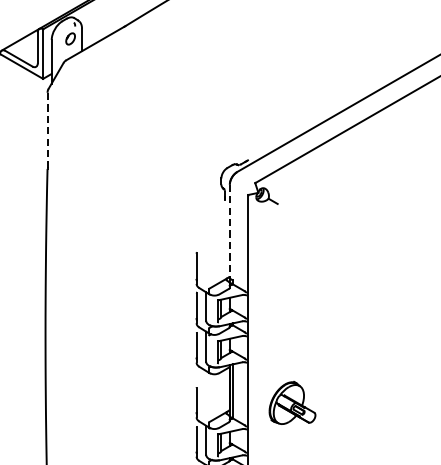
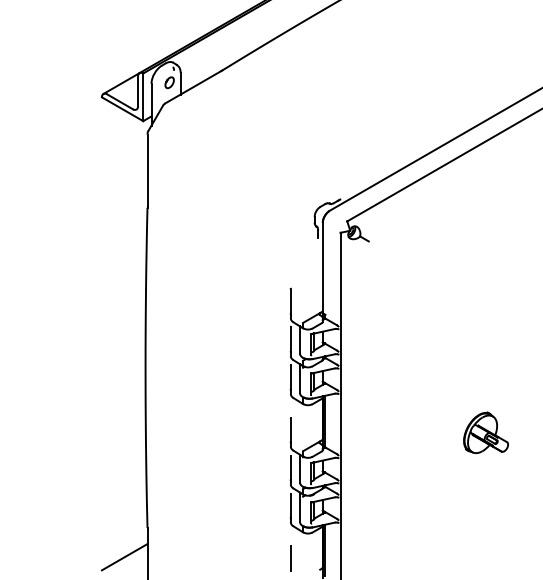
line: (47, 131) -> (147, 171), dashed -> solid
line: (229, 232) -> (322, 268), dashed -> solid
part: (291, 402) -> (485, 432), moved

